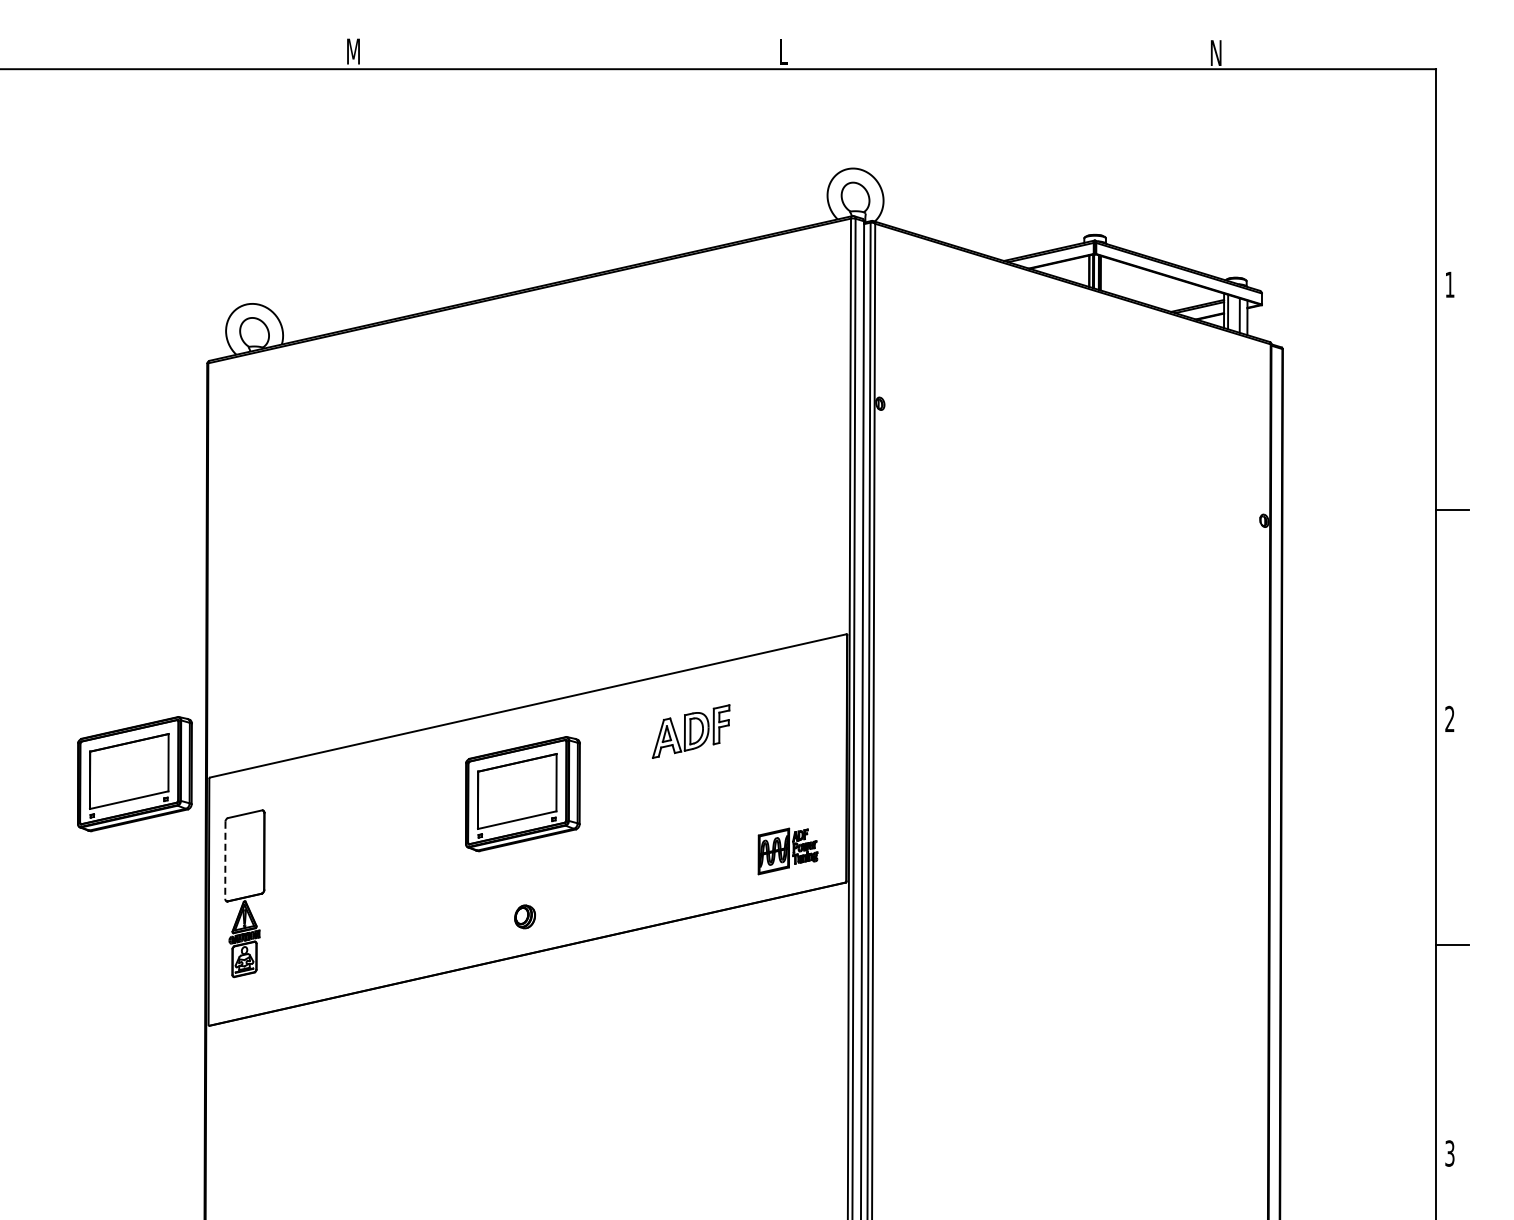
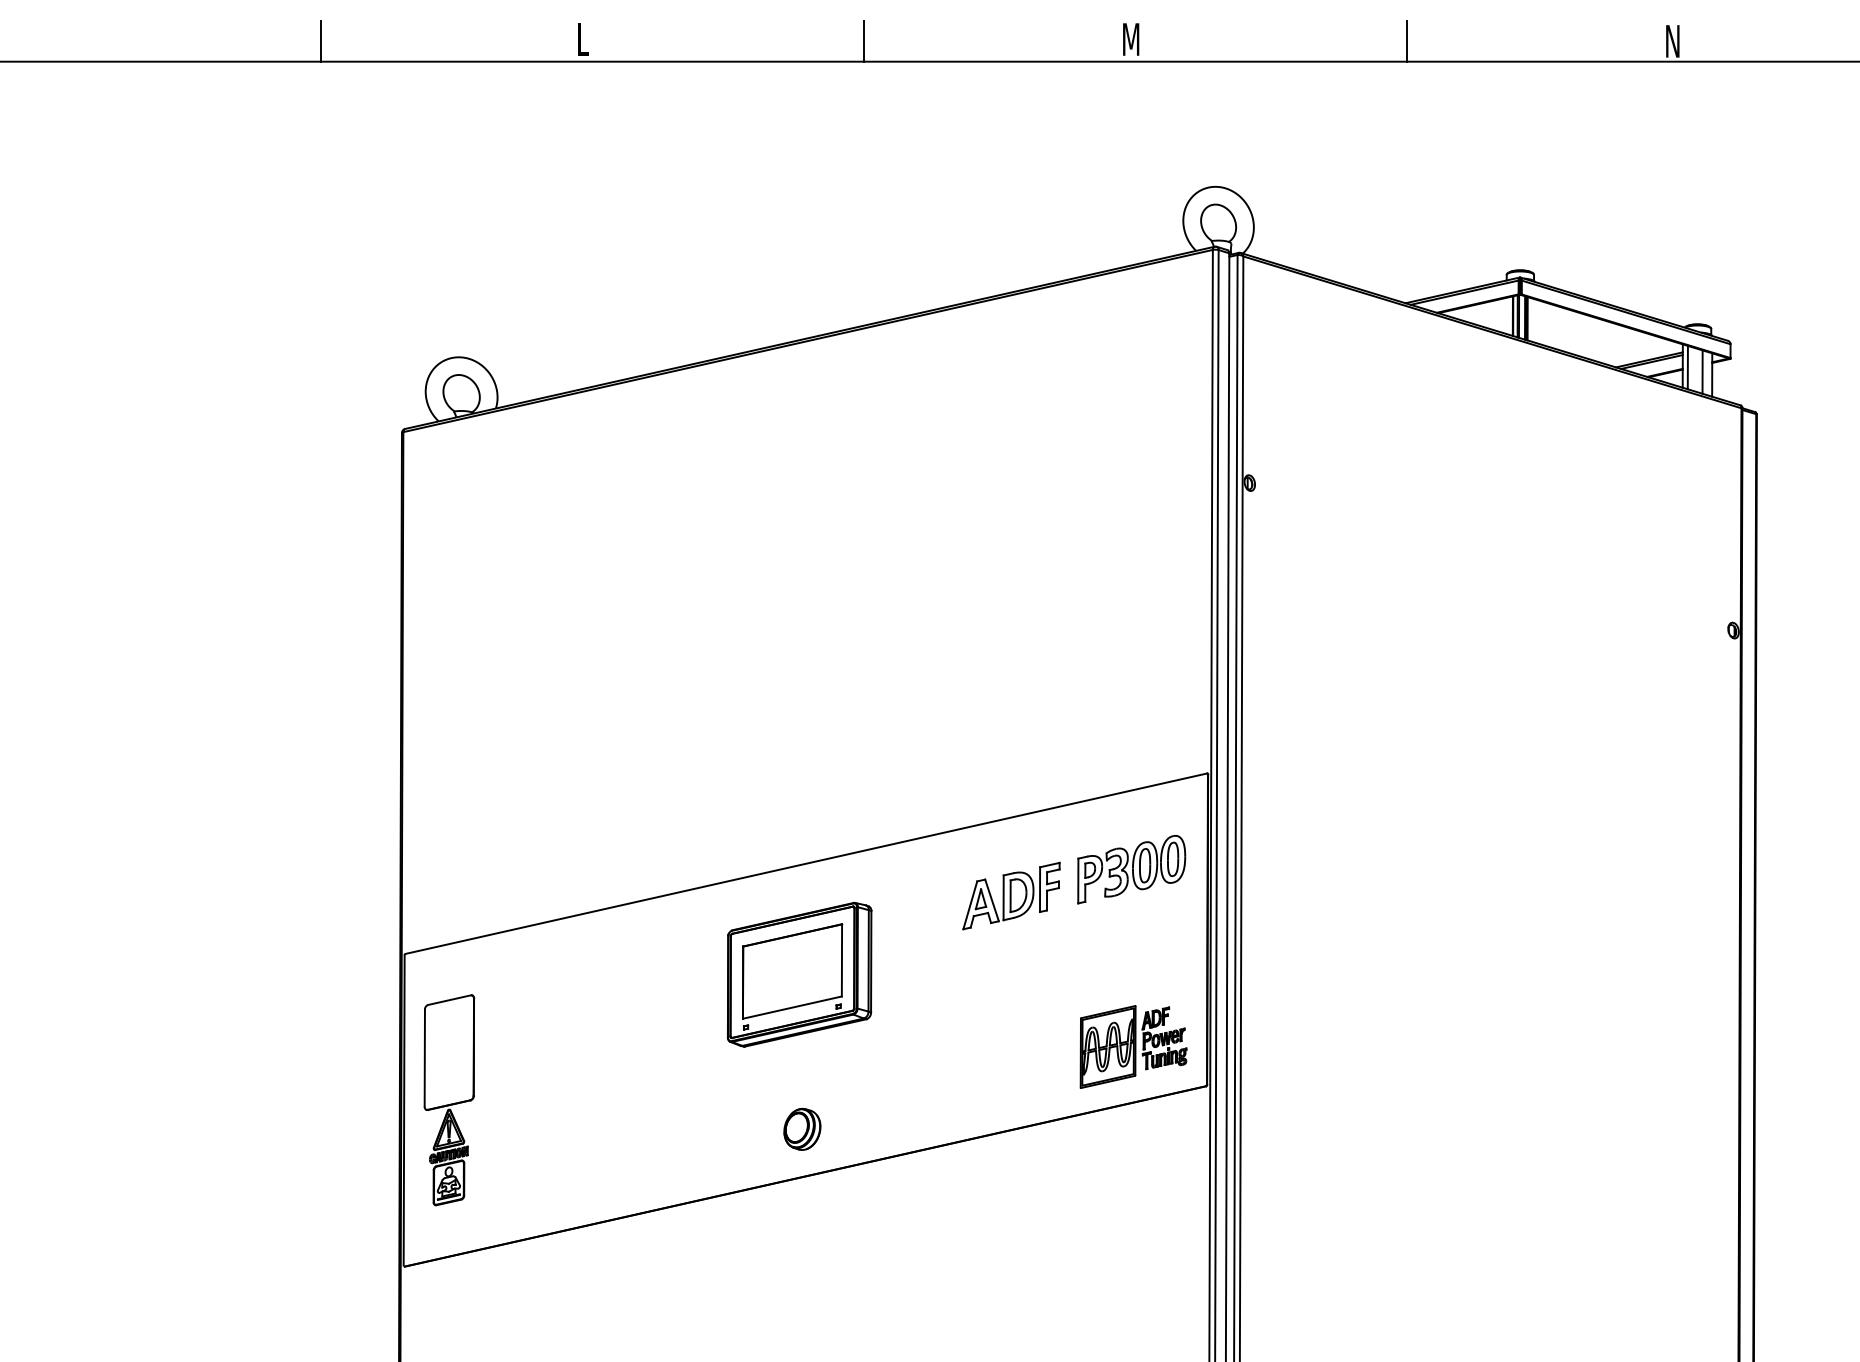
text: (353, 51) -> (586, 39), M -> L
text: (785, 51) -> (1130, 39), L -> M
line: (142, 52) -> (320, 40), added
line: (573, 52) -> (863, 40), added
line: (1004, 52) -> (1406, 40), added
part: (786, 710) -> (1131, 869), added
part: (134, 774) -> (310, 950), removed
part: (787, 851) -> (1132, 1047), size x1.43
line: (225, 860) -> (424, 1058), dashed -> solid
part: (524, 916) -> (801, 1128), size x1.43

